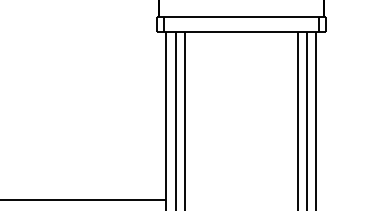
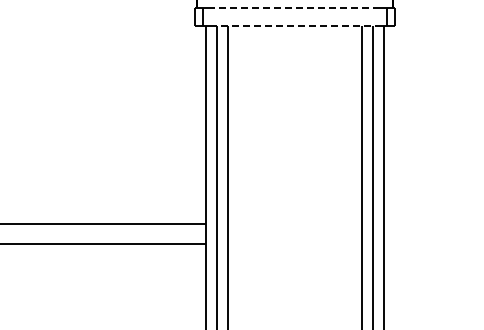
line: (240, 17) -> (294, 7), solid -> dashed
line: (241, 32) -> (295, 25), solid -> dashed

